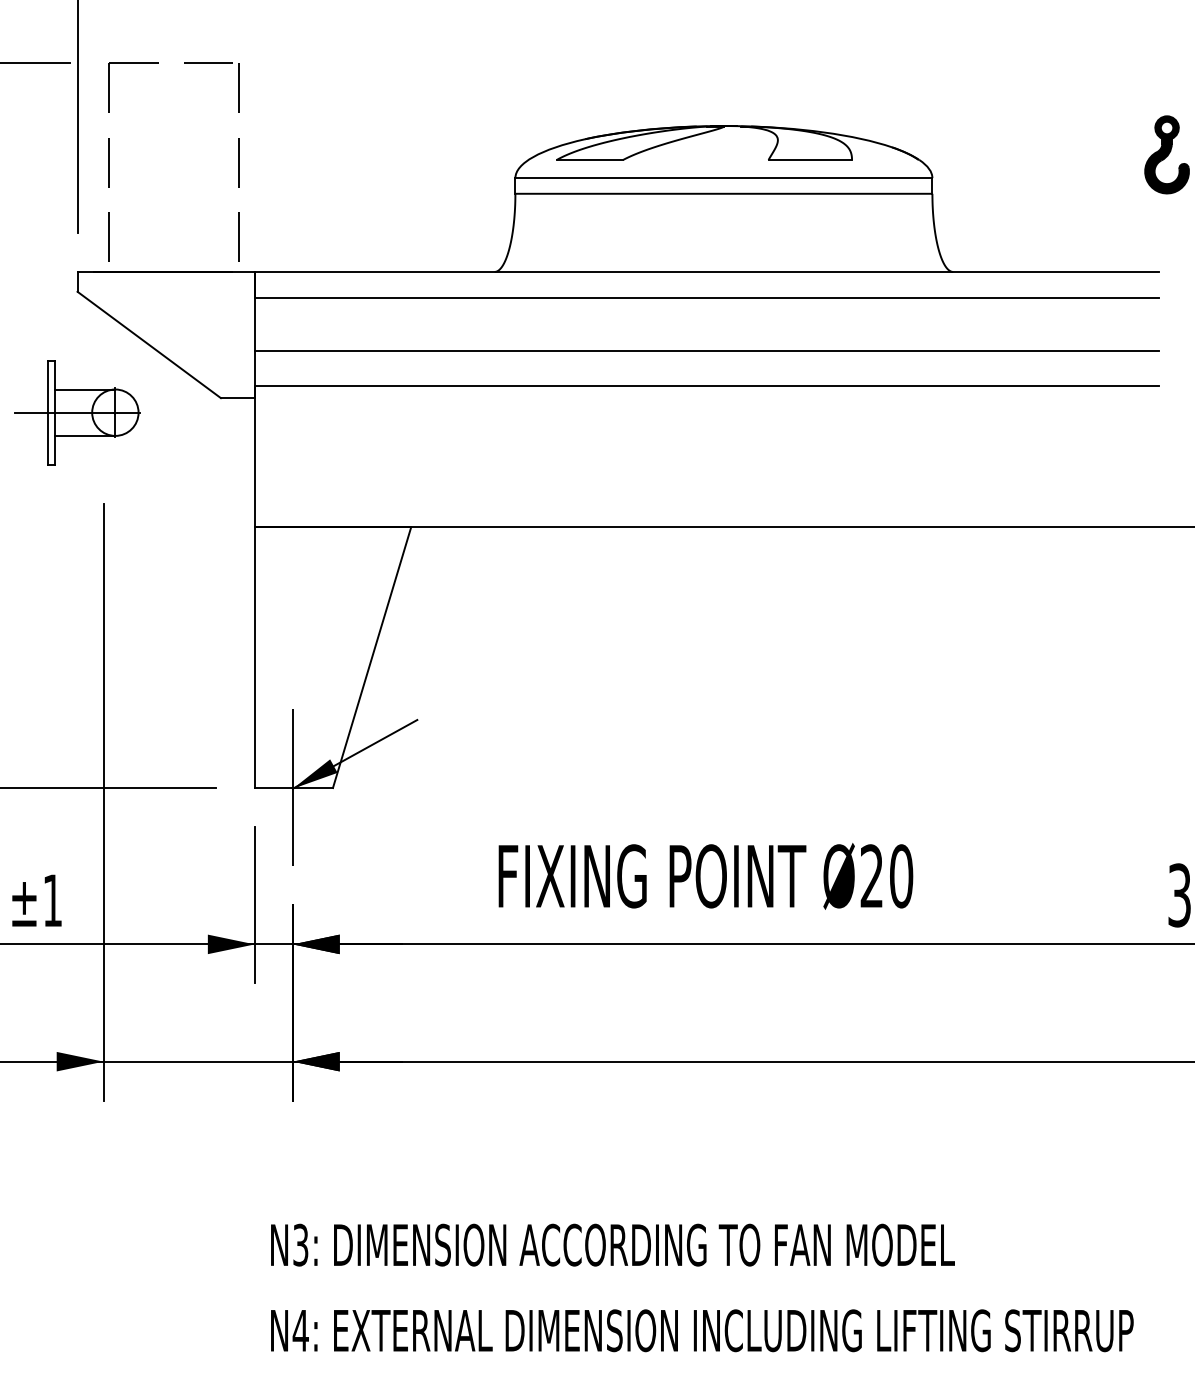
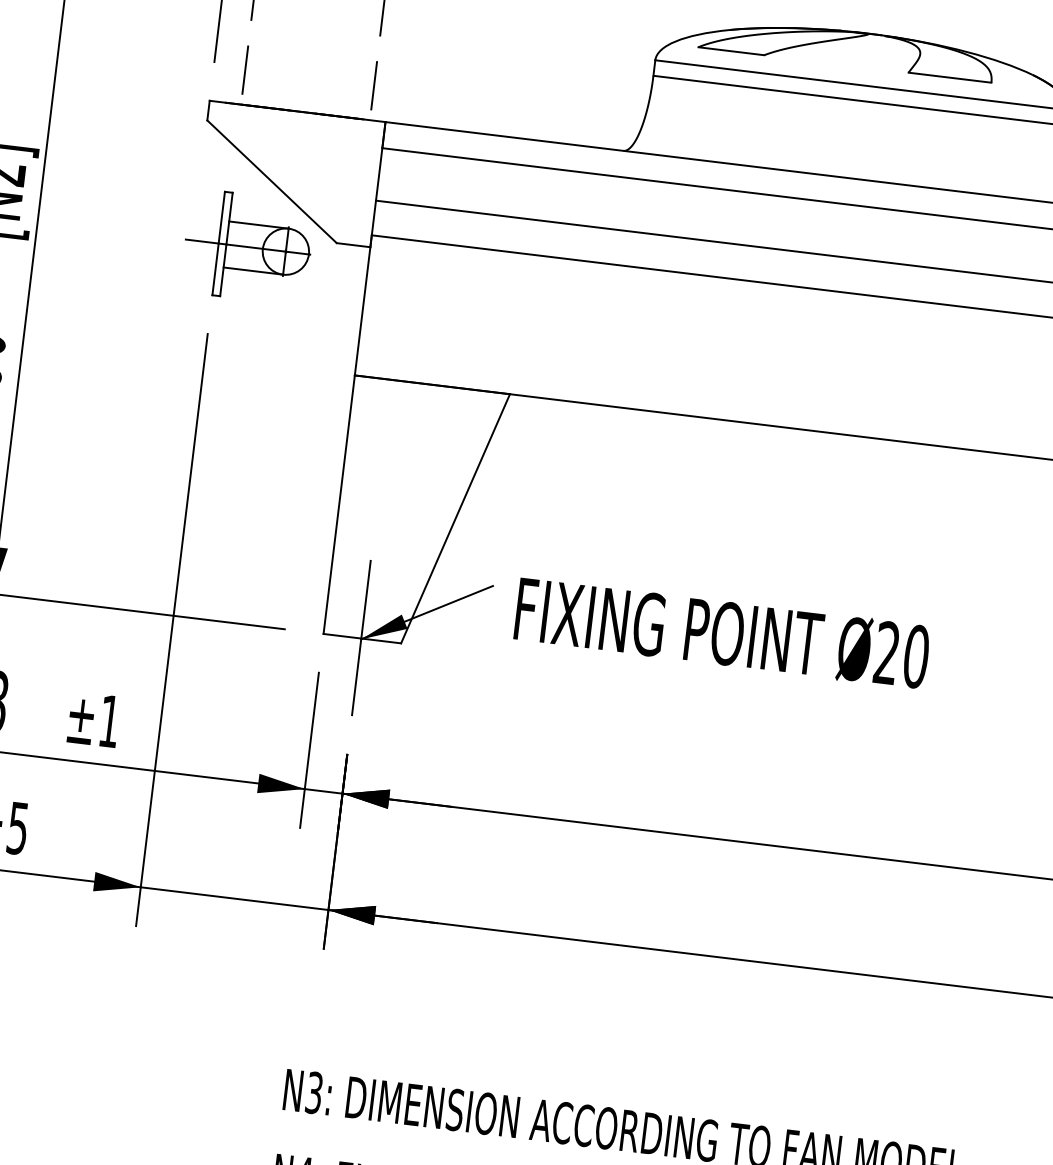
part: (77, 412) -> (248, 246), moved
text: (705, 876) -> (721, 633), moved

